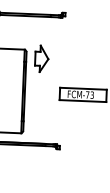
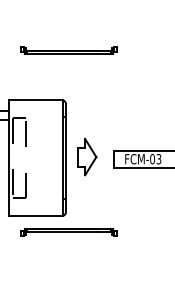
part: (41, 58) -> (87, 156), moved
text: (87, 95) -> (152, 159), FCM-73 -> FCM-03

